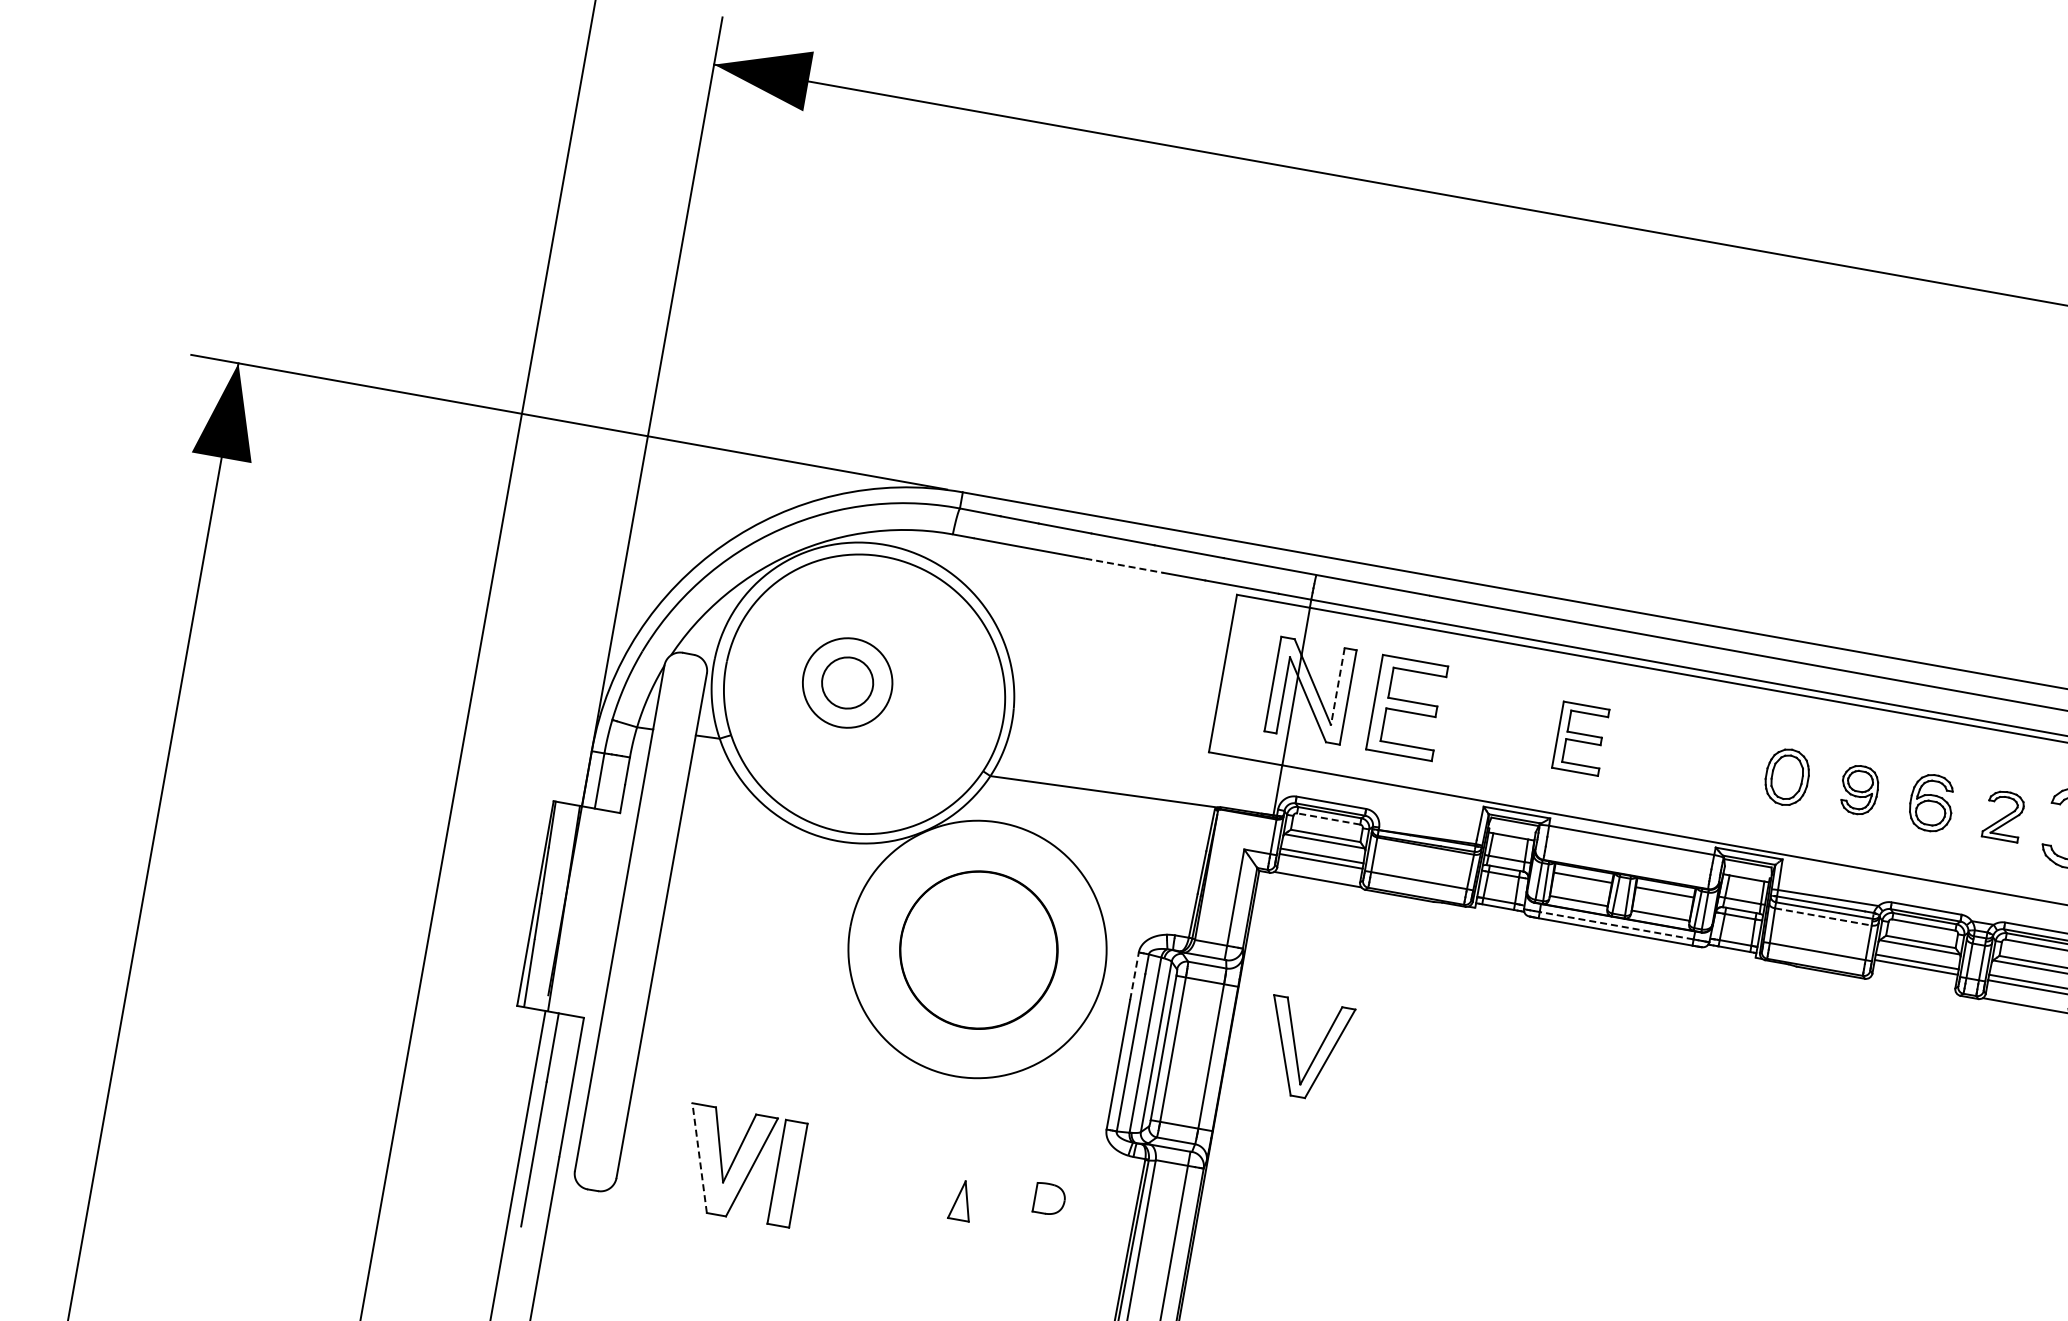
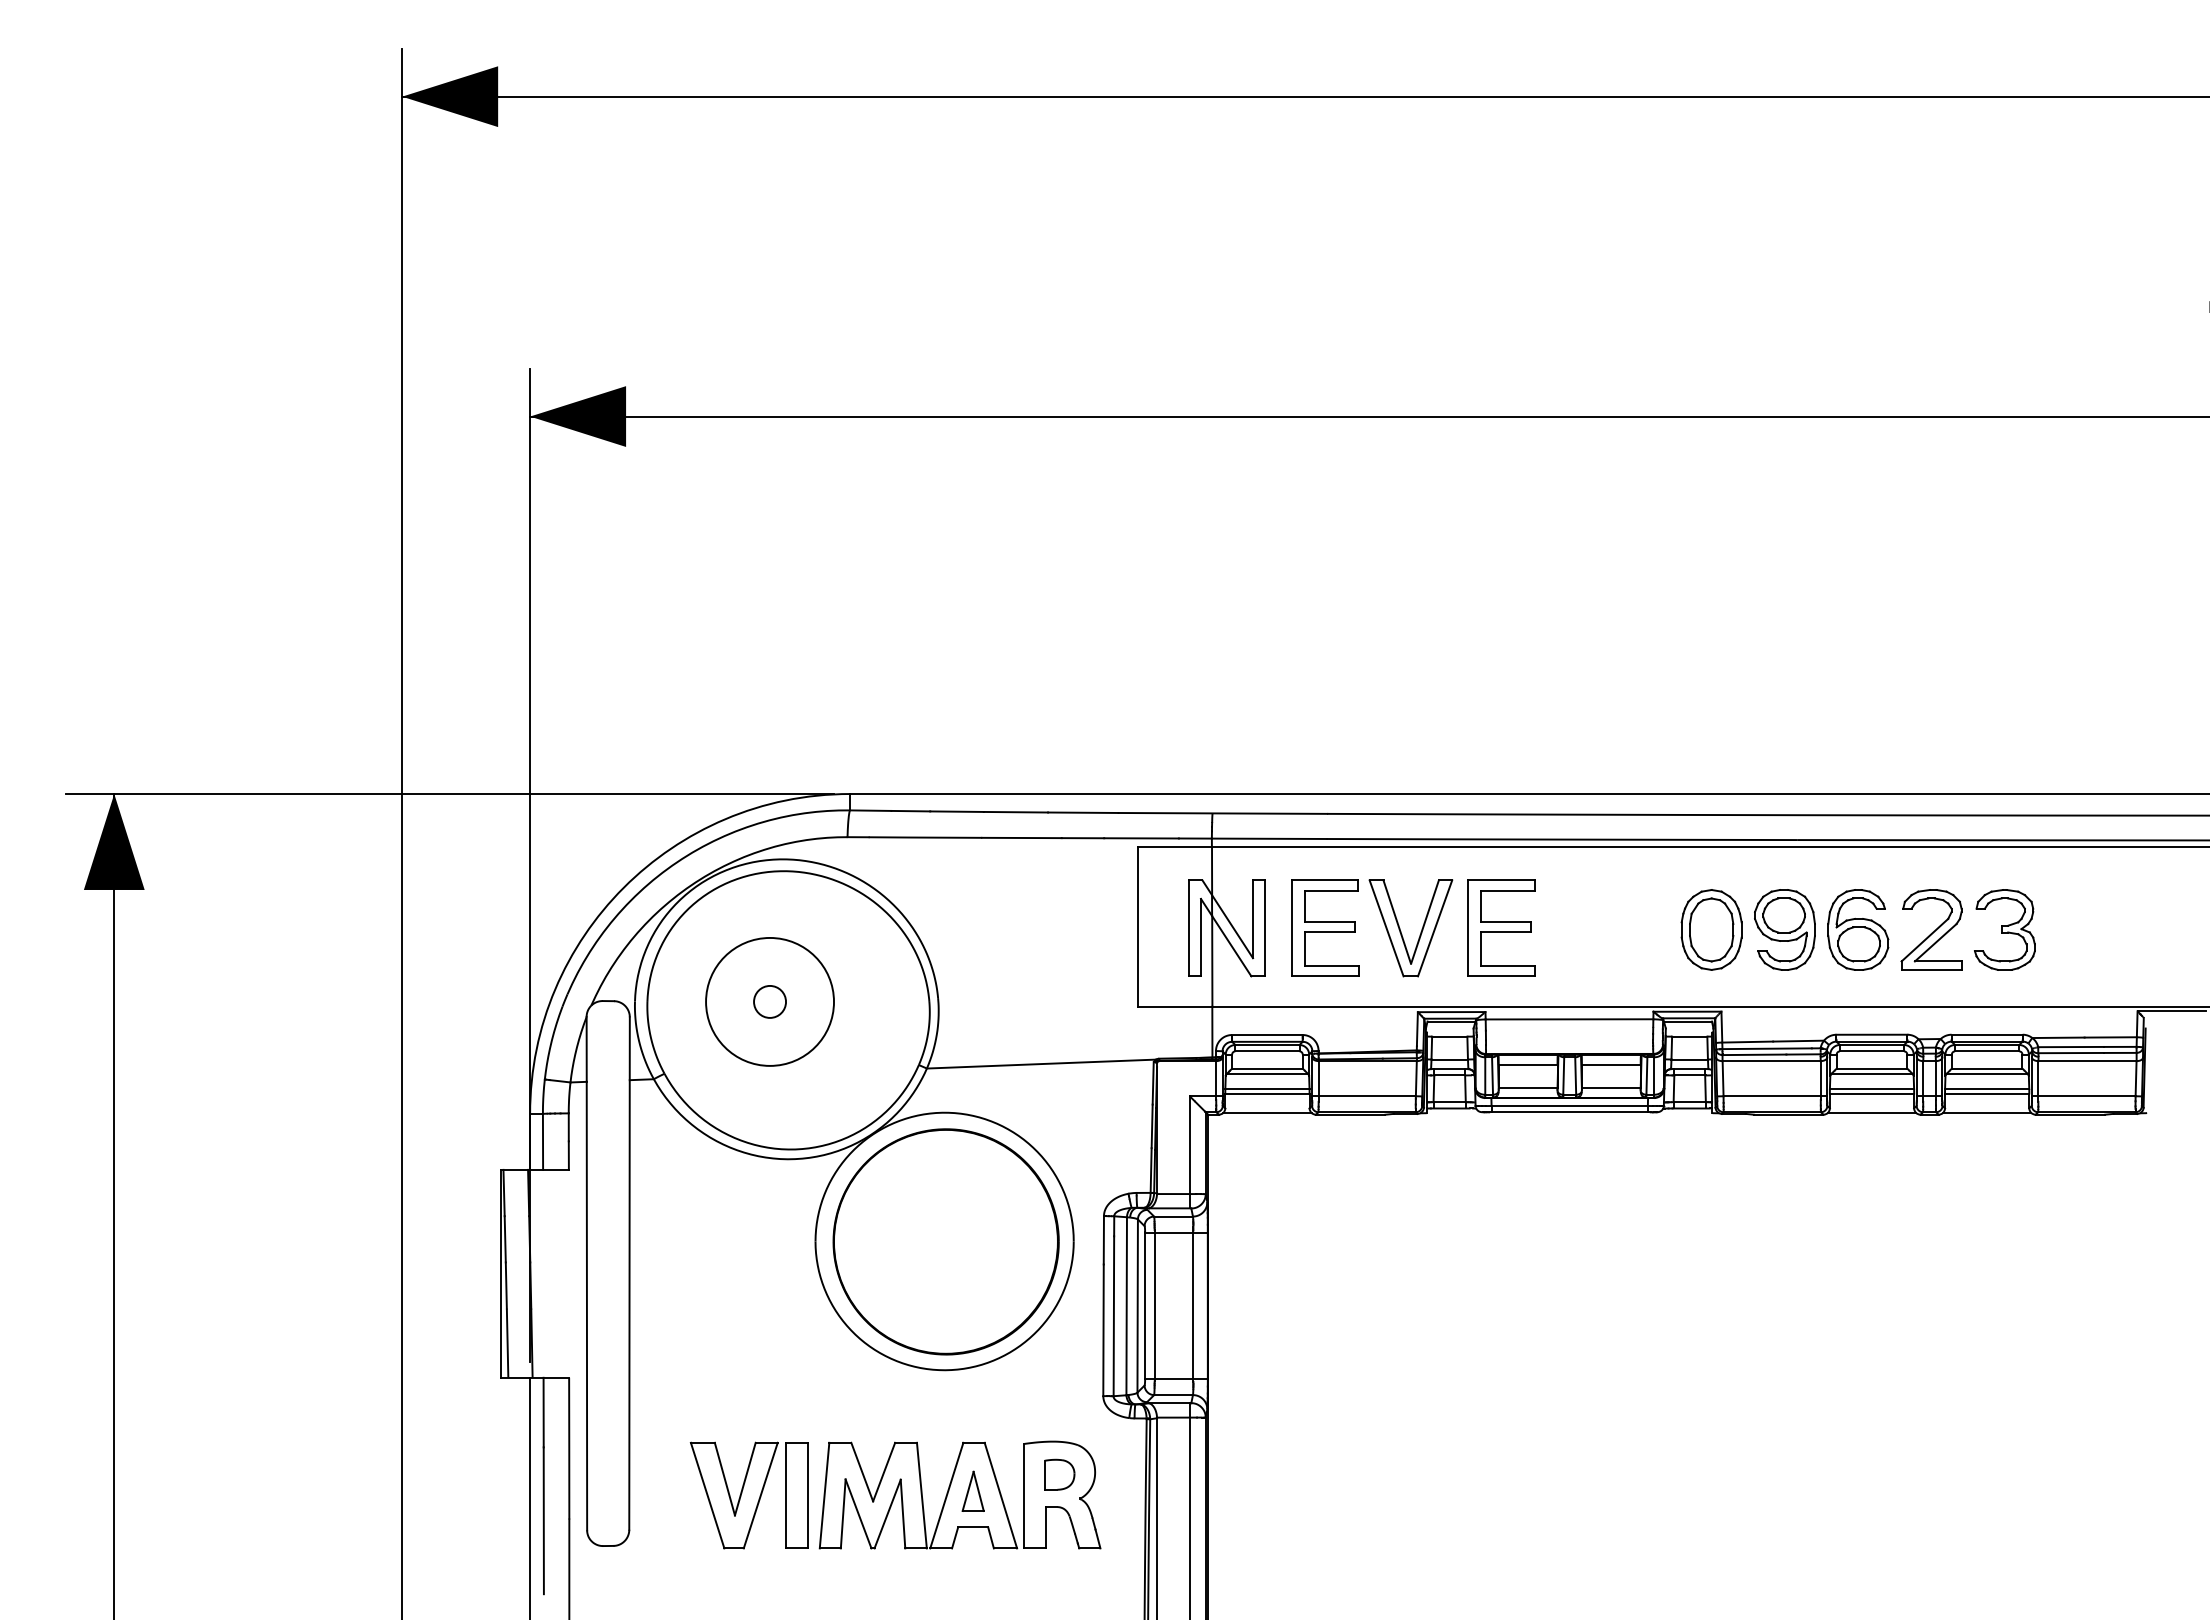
line: (1124, 565) -> (1021, 837), dashed -> solid
circle: (848, 682) -> (770, 1001), size x0.62
circle: (848, 682) -> (770, 1001), size x1.43
line: (1338, 686) -> (1253, 919), dashed -> solid
part: (1580, 738) -> (1501, 927), size x1.43
part: (1787, 776) -> (1711, 929), size x1.43
part: (1859, 789) -> (1784, 929), size x1.67
part: (1931, 802) -> (1858, 929), size x1.43
part: (2003, 815) -> (1931, 929), size x1.67
line: (1327, 818) -> (1266, 1051), dashed -> solid
line: (1824, 917) -> (1772, 1061), dashed -> solid
line: (1616, 926) -> (1569, 1106), dashed -> solid
part: (978, 949) -> (945, 1241), size x1.43
line: (1134, 975) -> (1103, 1239), dashed -> solid
line: (1912, 986) -> (1871, 1113), added
part: (1296, 1051) -> (1401, 931), moved
line: (699, 1157) -> (707, 1495), dashed -> solid
part: (947, 1201) -> (959, 1494), added

